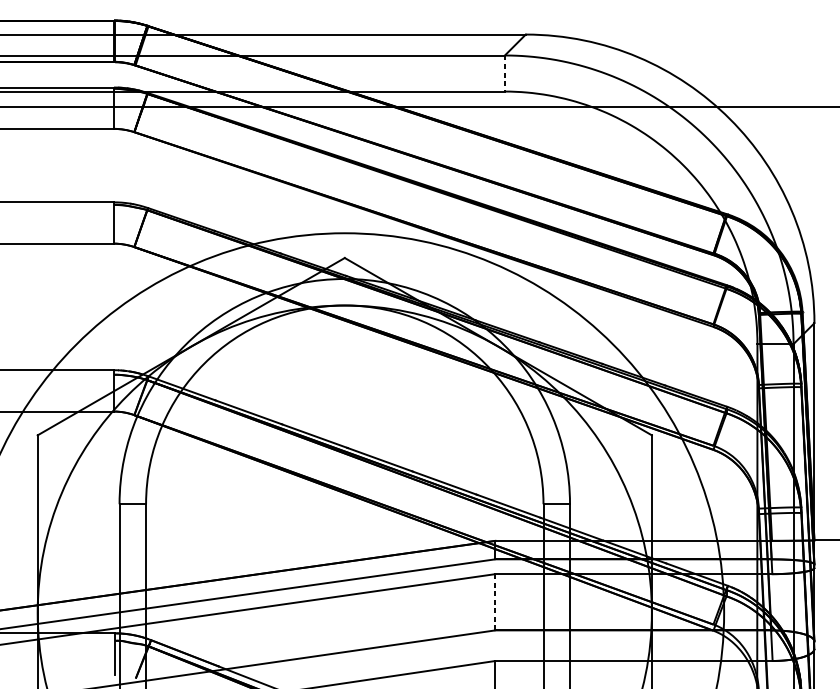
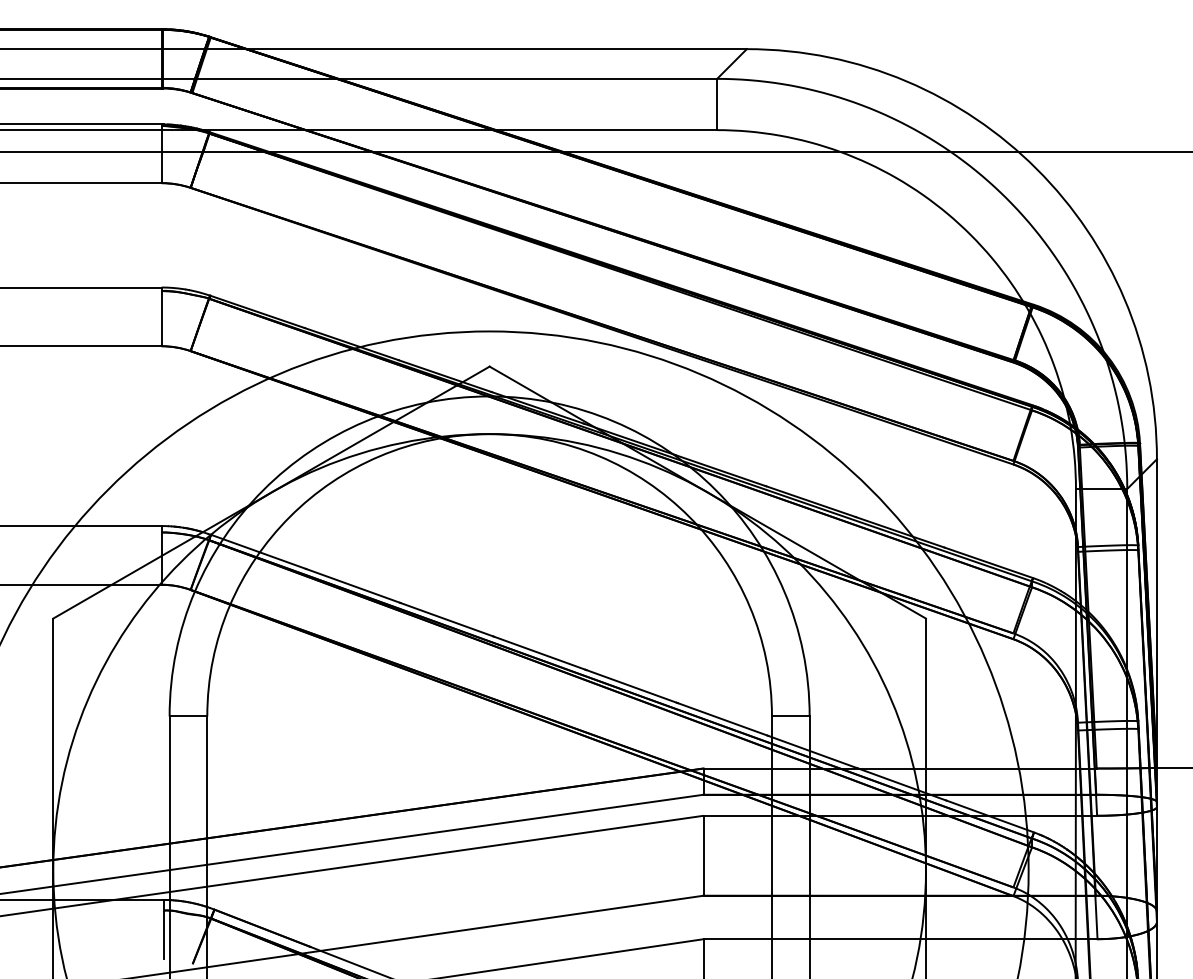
line: (505, 73) -> (717, 104), dashed -> solid
line: (495, 602) -> (703, 855), dashed -> solid

